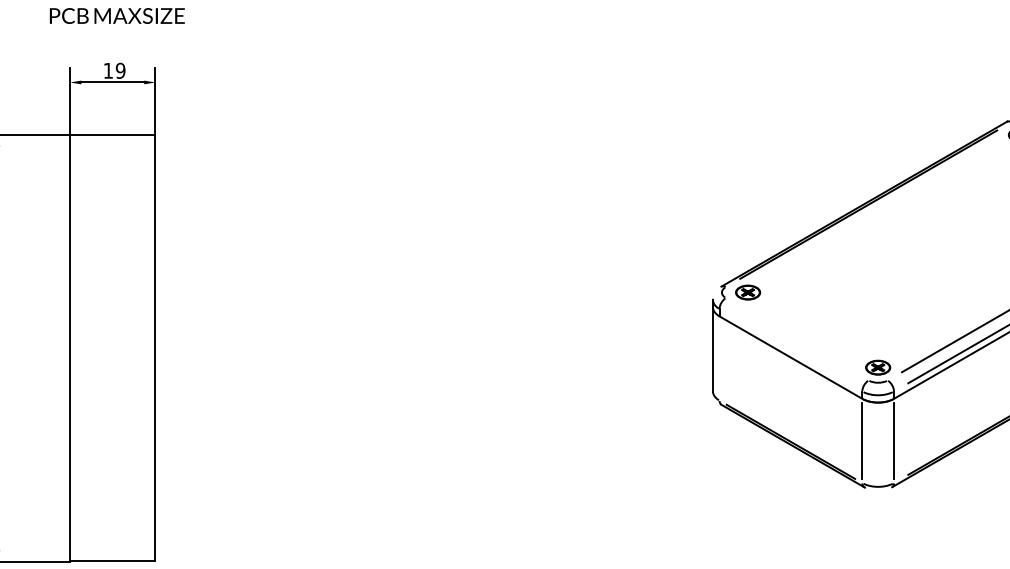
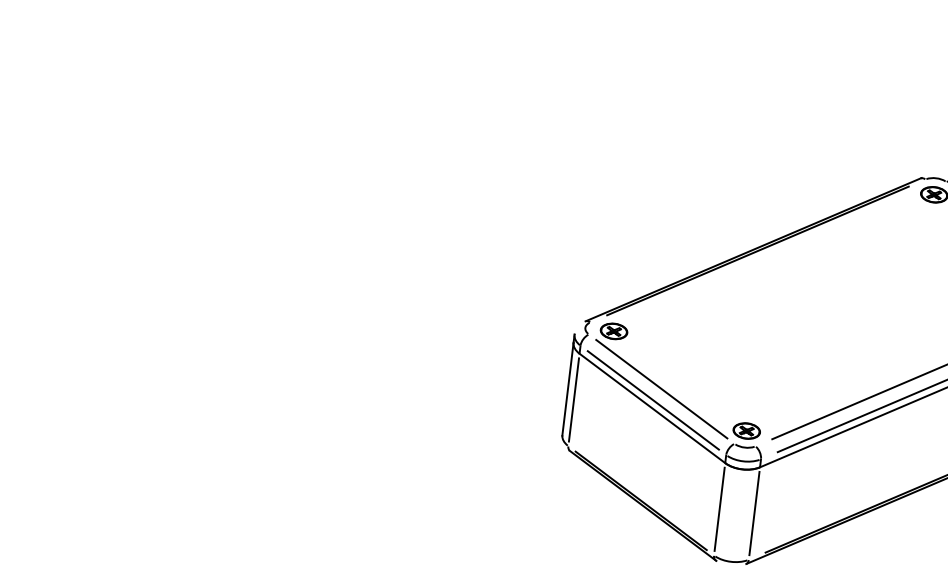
line: (797, 339) -> (662, 389), added
line: (790, 350) -> (652, 400), added
line: (719, 358) -> (573, 399), added

